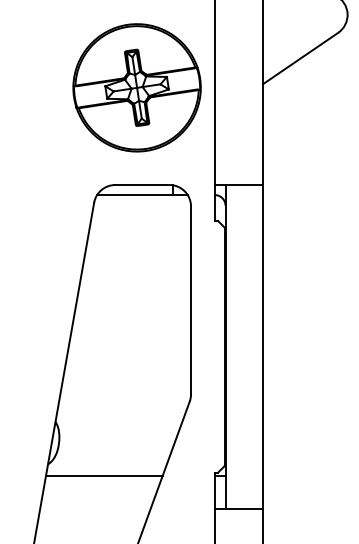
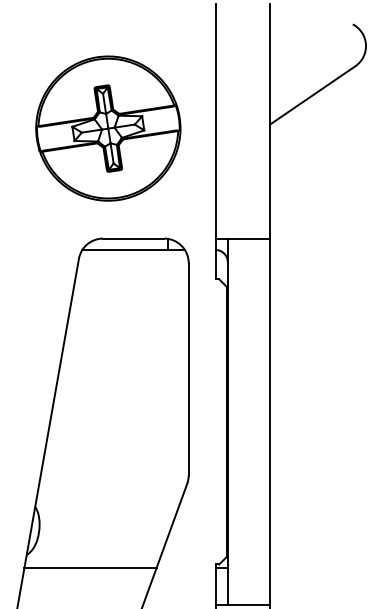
part: (136, 87) -> (107, 128), moved

